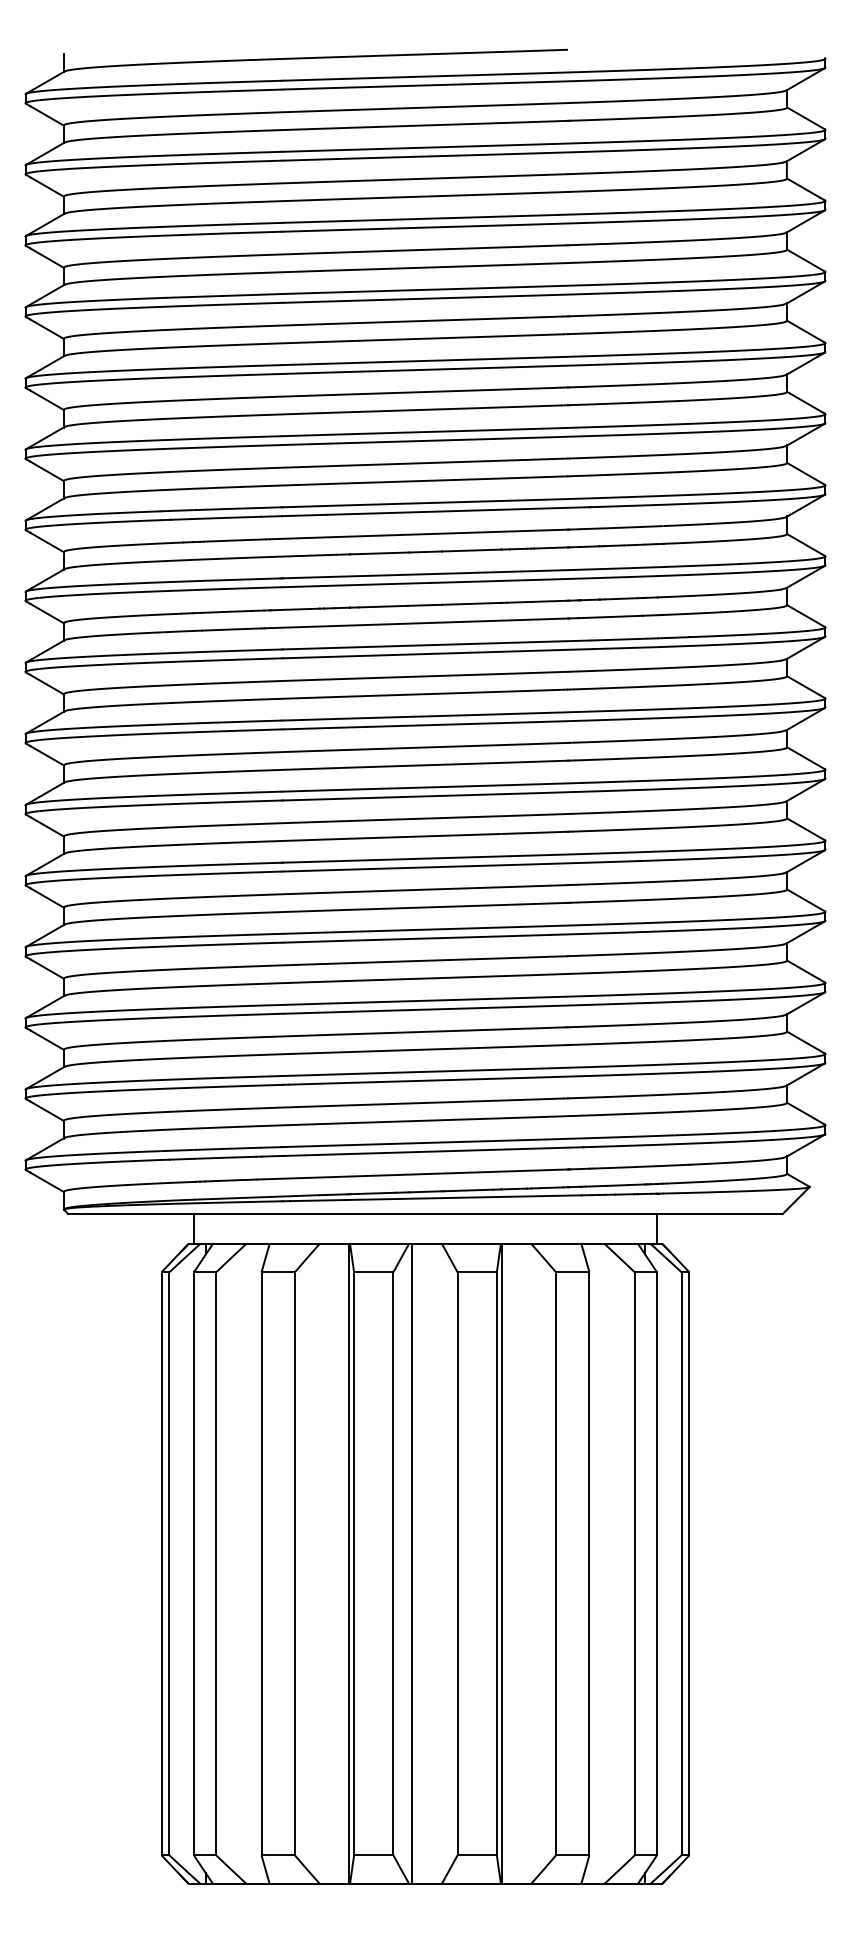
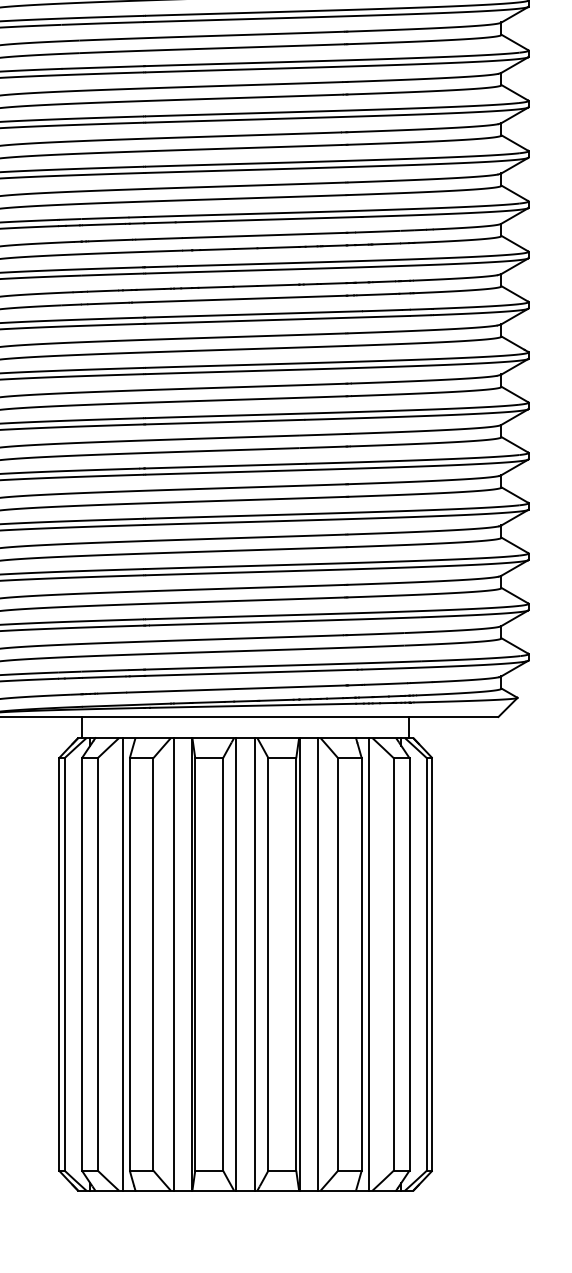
line: (251, 1563) -> (122, 964), added
line: (324, 1563) -> (174, 964), added
line: (439, 1563) -> (255, 964), added
line: (526, 1563) -> (317, 964), added
line: (599, 1563) -> (368, 964), added

